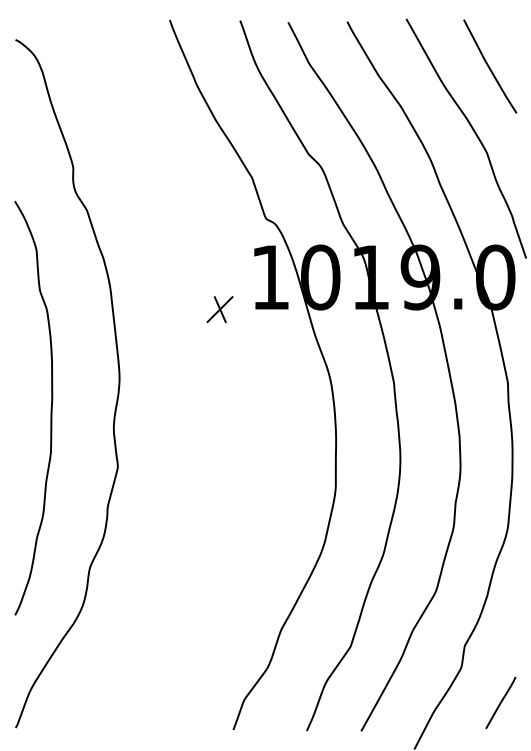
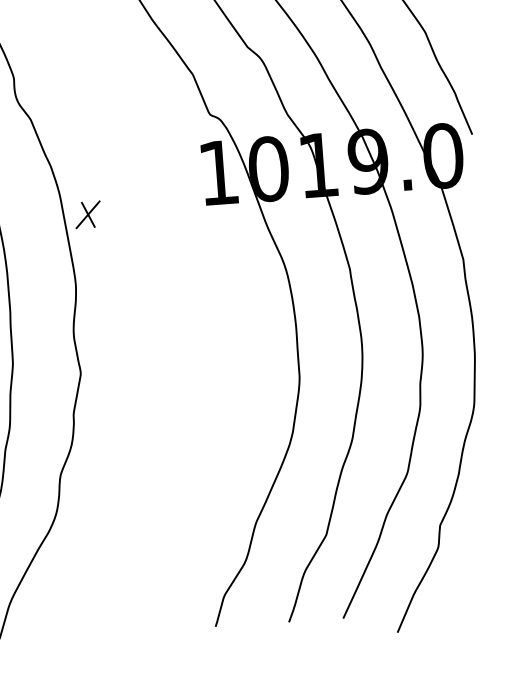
part: (219, 309) -> (87, 214), moved
line: (500, 702) -> (479, 579), removed

